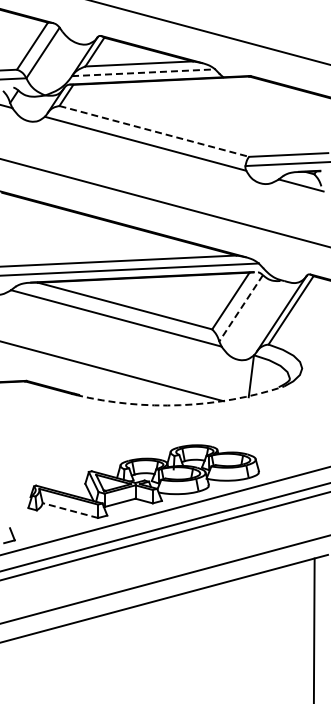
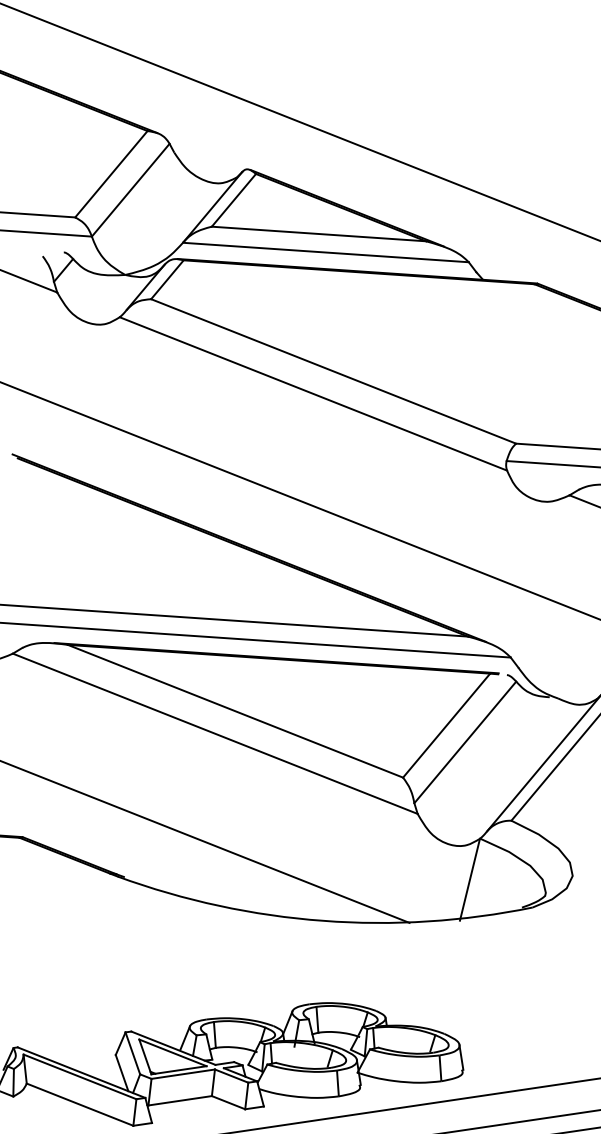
line: (143, 72) -> (325, 251), dashed -> solid
line: (154, 131) -> (333, 371), dashed -> solid
line: (241, 308) -> (465, 742), dashed -> solid
arc: (180, 405) -> (322, 921), dashed -> solid
line: (70, 510) -> (80, 1104), dashed -> solid

